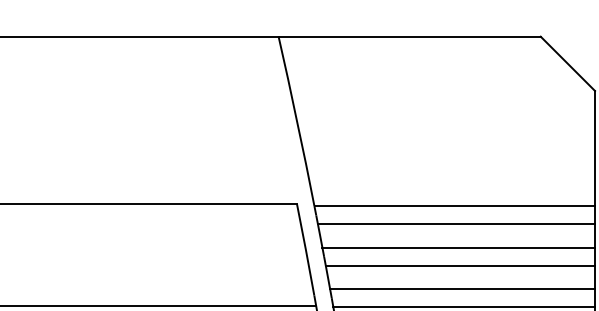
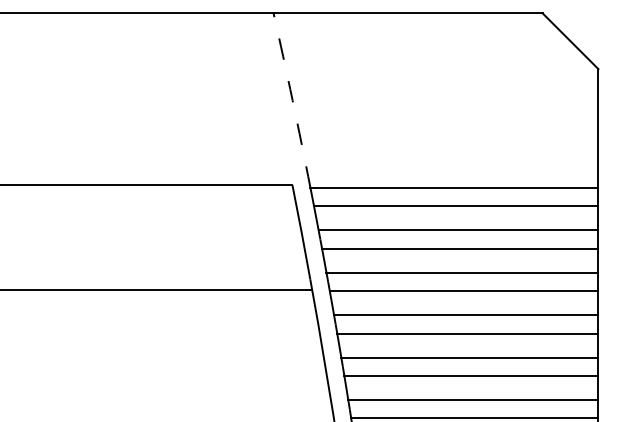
arc: (297, 121) -> (292, 100), solid -> dashed

